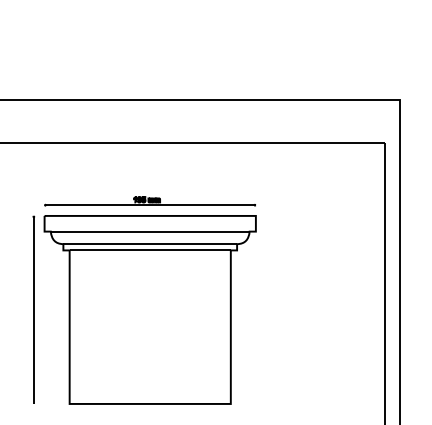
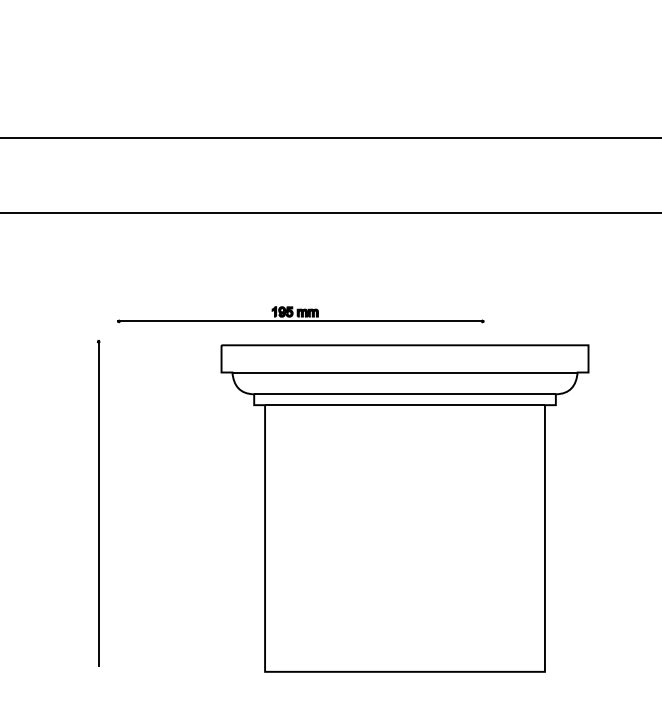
part: (149, 309) -> (403, 507), moved

